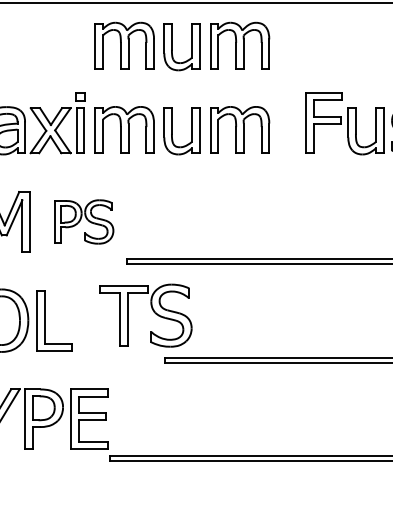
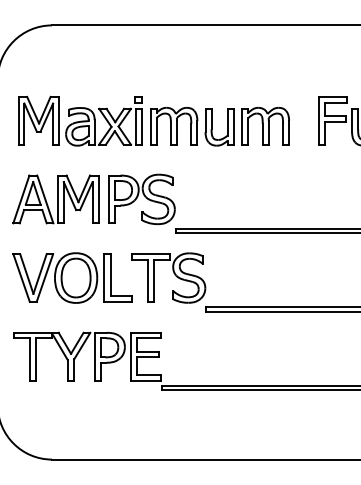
part: (173, 46) -> (212, 59), removed
part: (83, 222) -> (141, 199), size x1.43
part: (152, 312) -> (174, 275), moved

